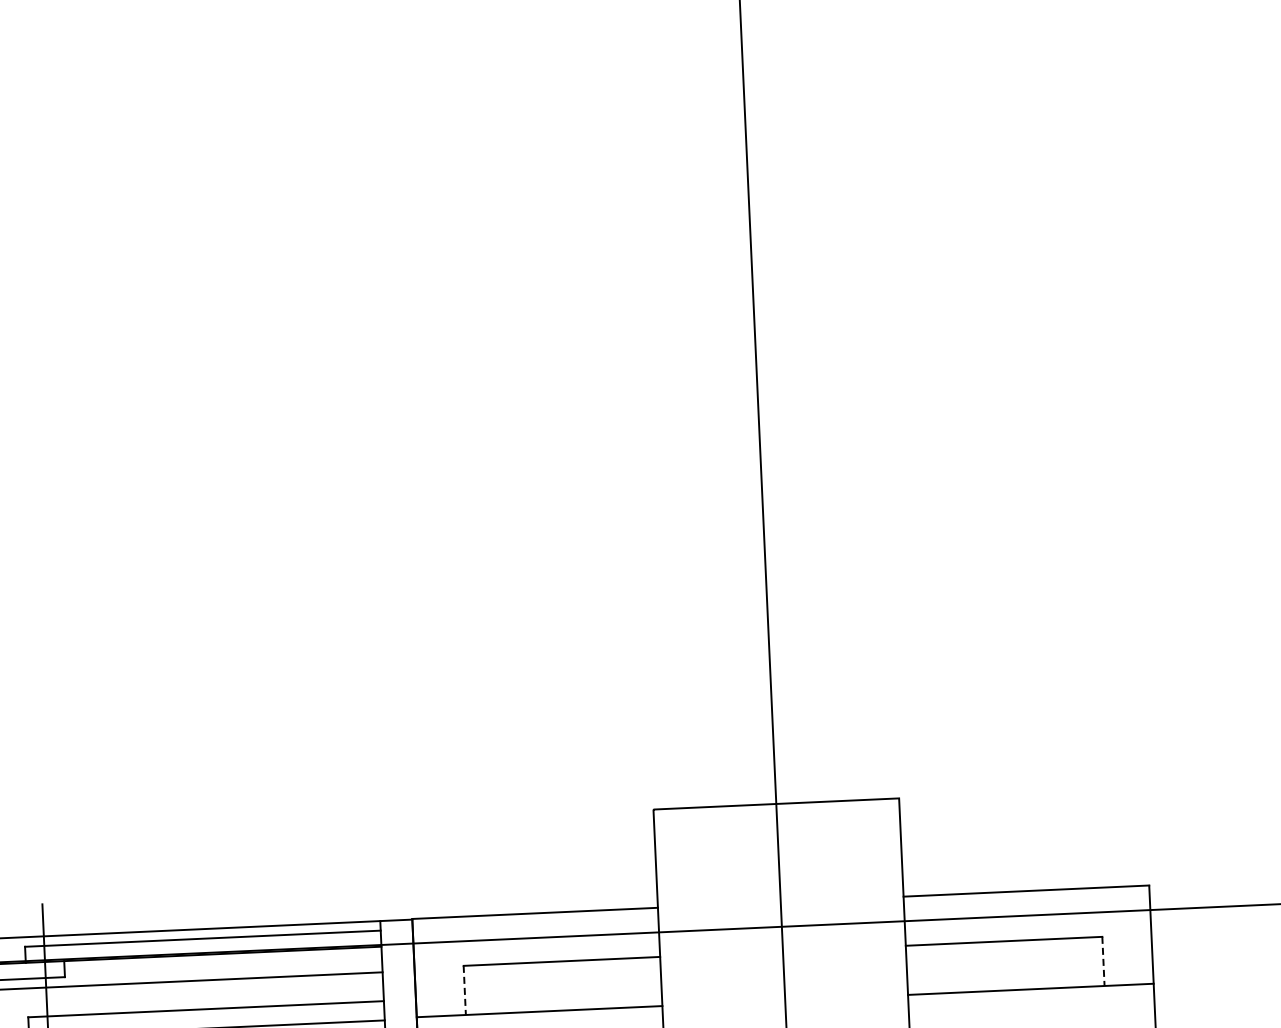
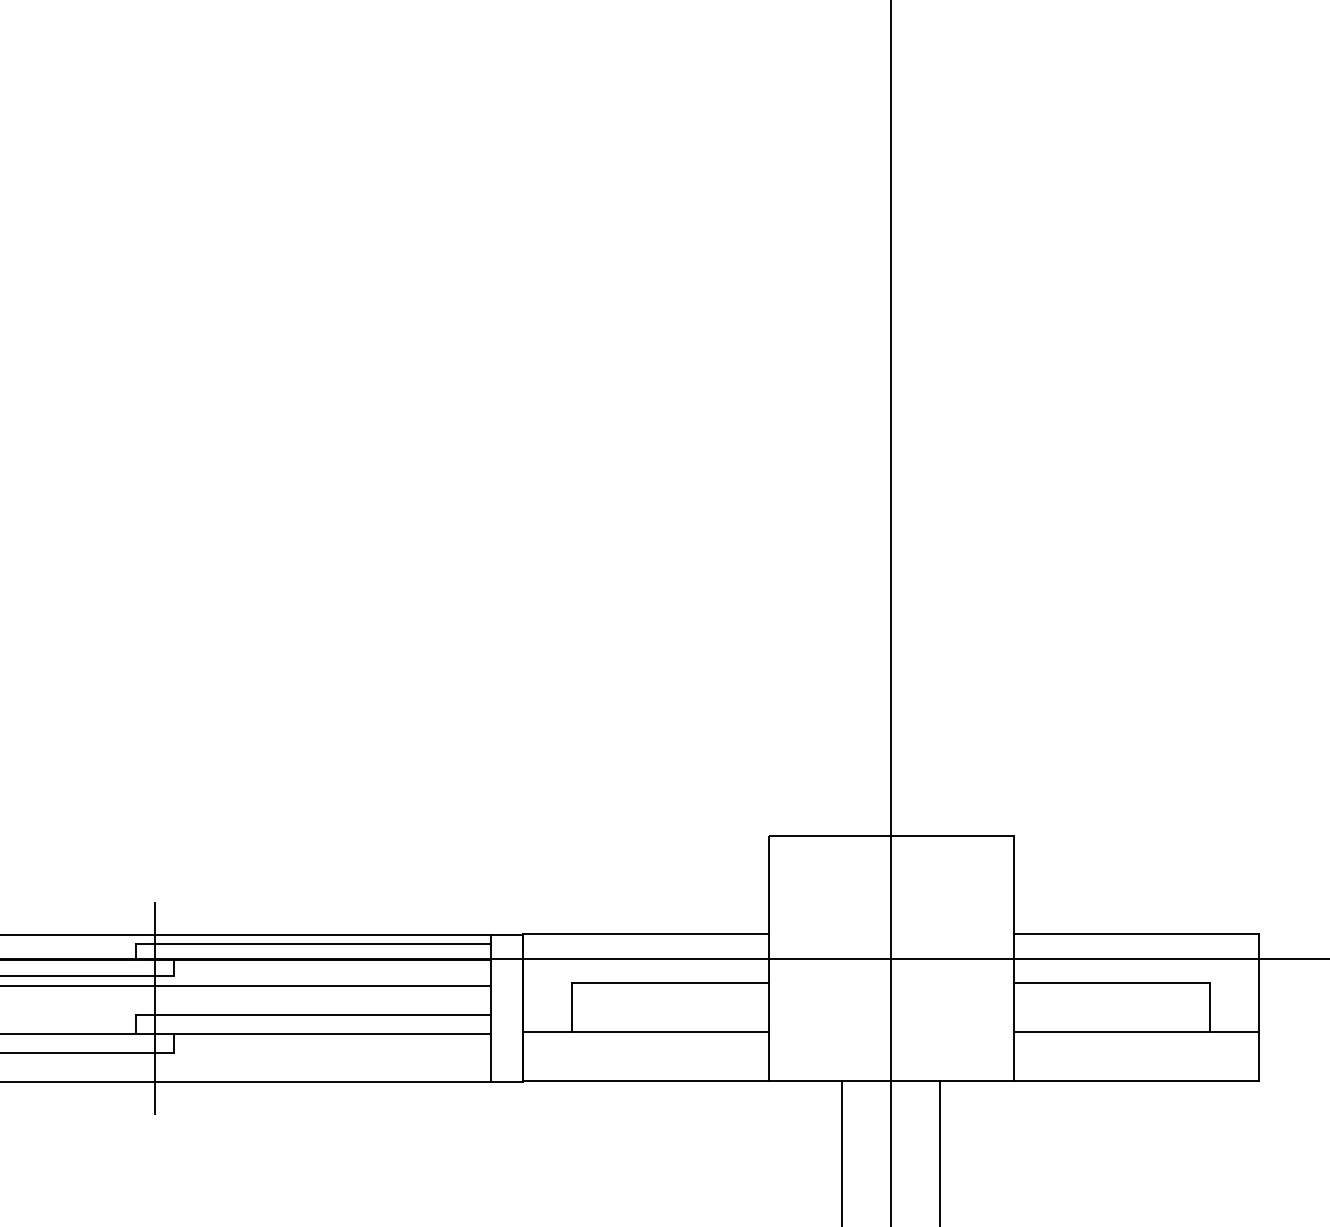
line: (1103, 961) -> (1210, 1007), dashed -> solid
line: (465, 990) -> (572, 1007), dashed -> solid

